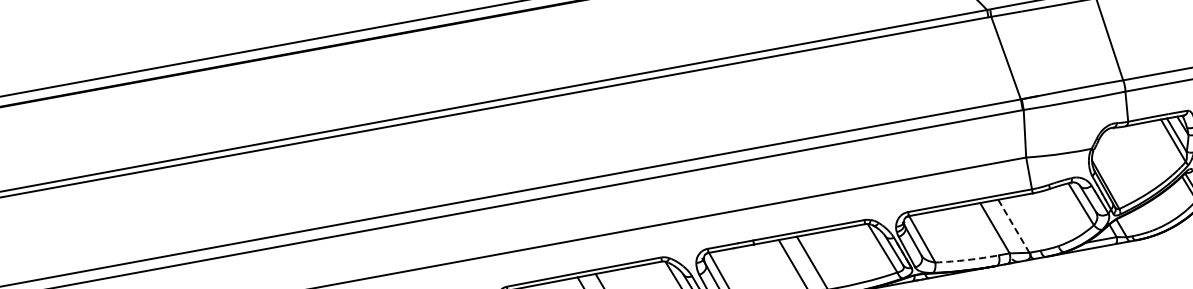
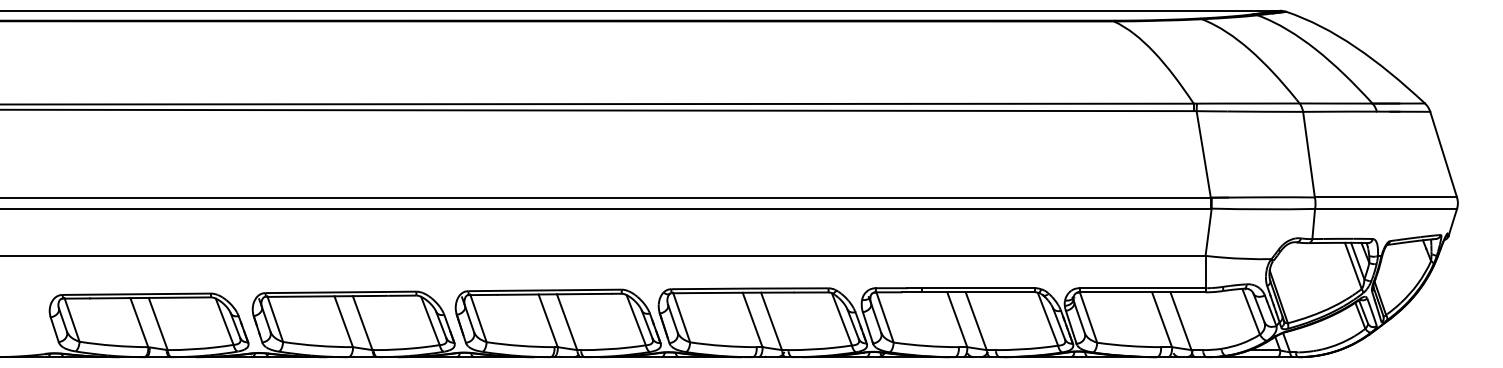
line: (1014, 226) -> (1181, 321), dashed -> solid
arc: (967, 260) -> (1129, 346), dashed -> solid

